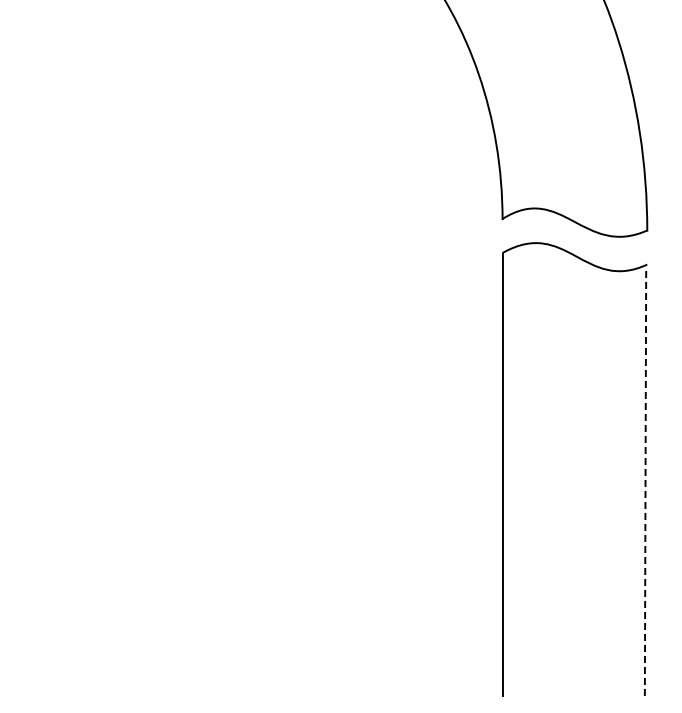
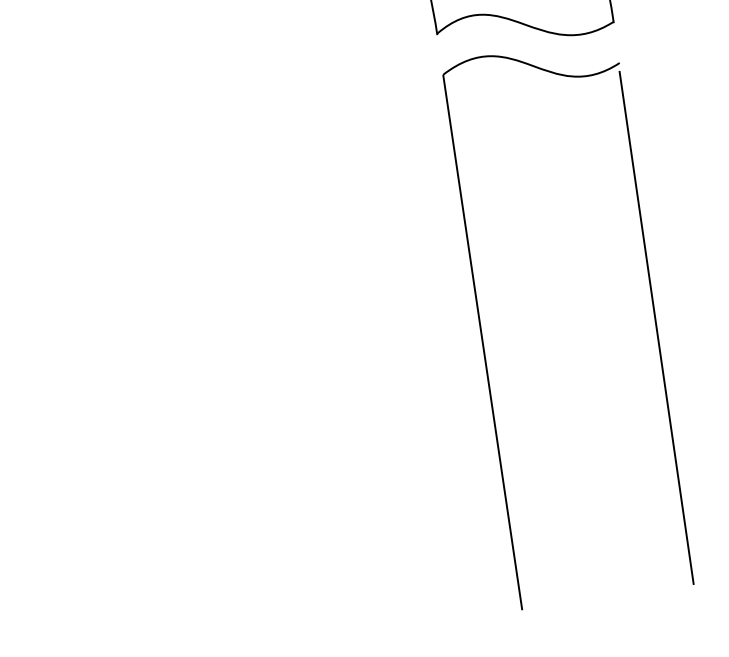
line: (645, 484) -> (656, 328), dashed -> solid

